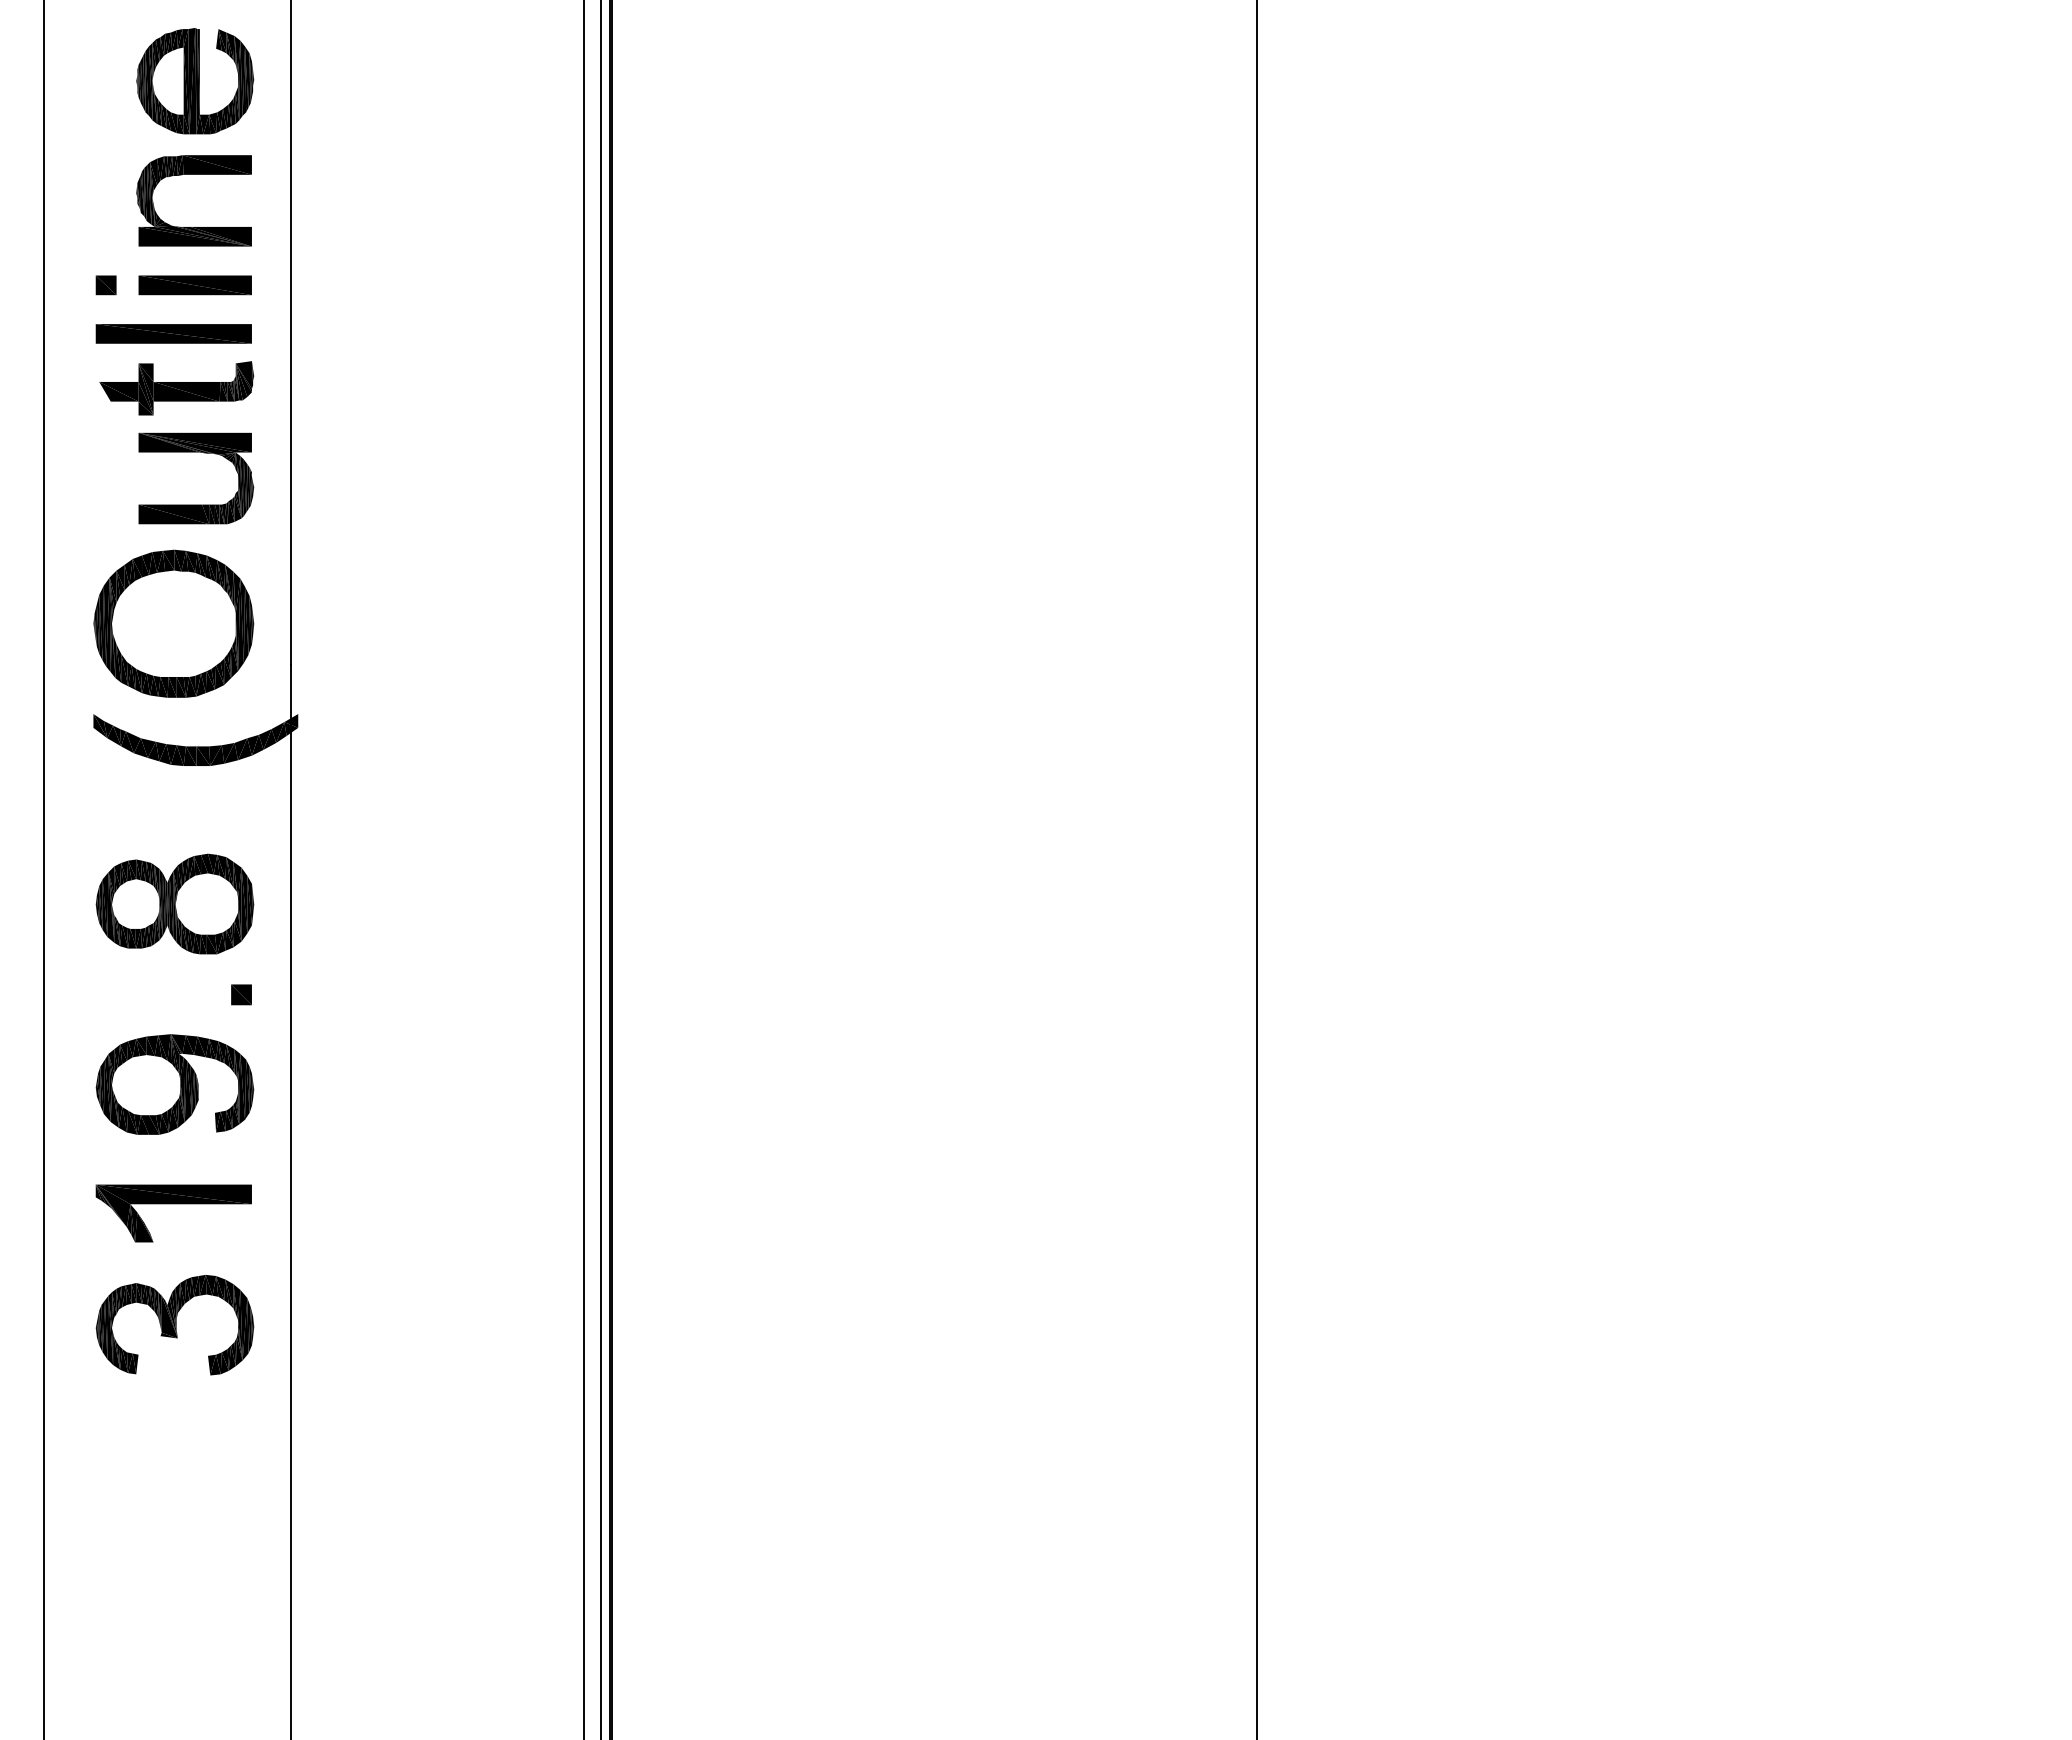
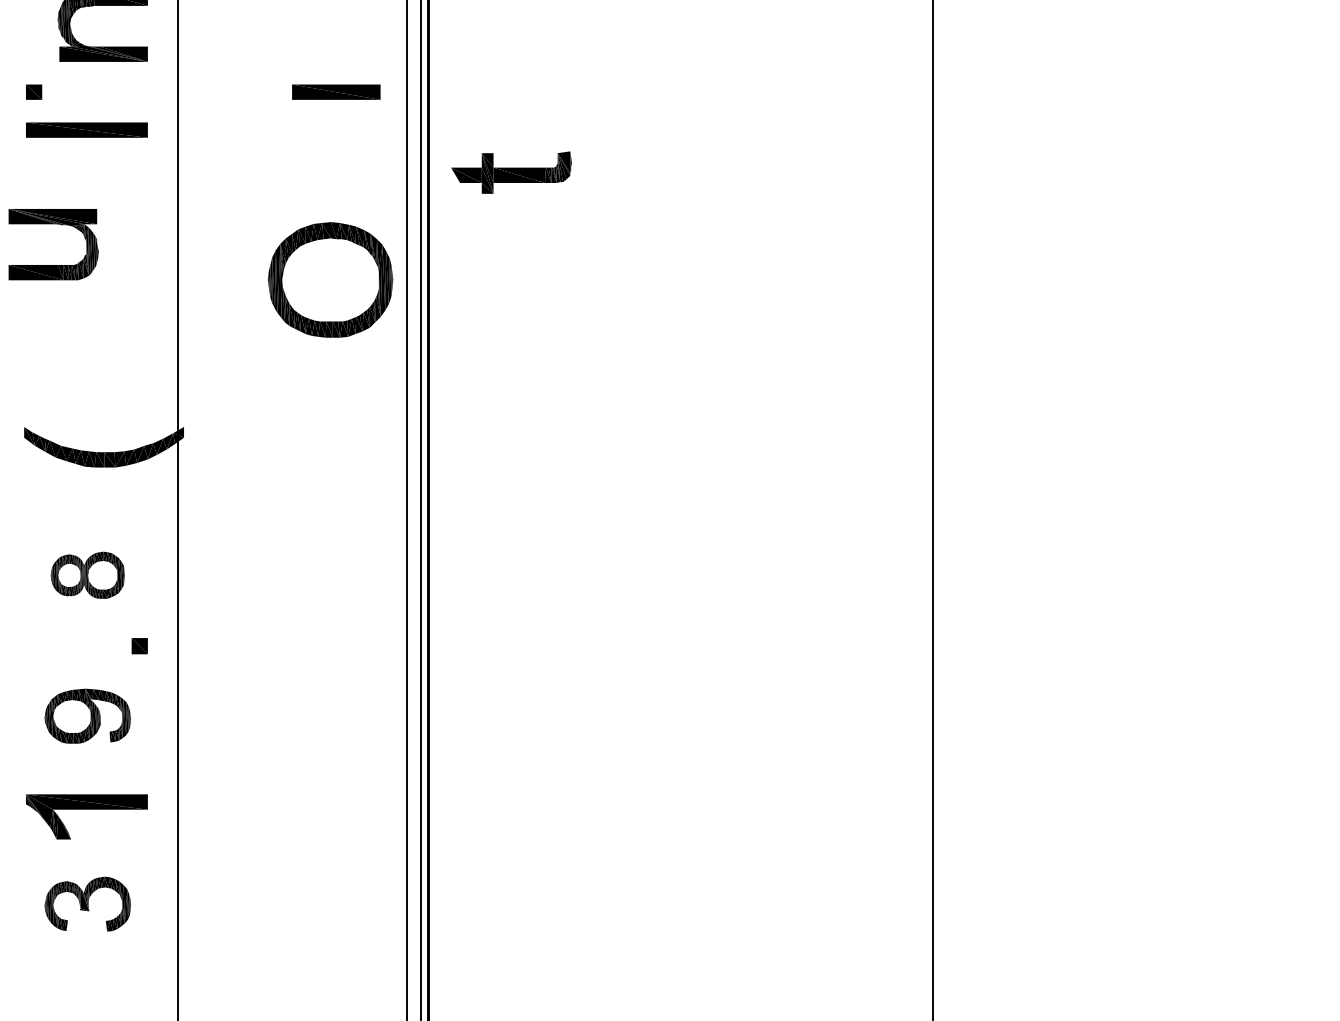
part: (194, 285) -> (335, 92), moved
part: (176, 388) -> (511, 172), moved
part: (203, 453) -> (59, 225), moved
part: (173, 623) -> (330, 279), moved
part: (174, 903) -> (87, 574), size x0.6
part: (174, 1084) -> (87, 716), size x0.7
part: (174, 1325) -> (87, 904), size x0.7

